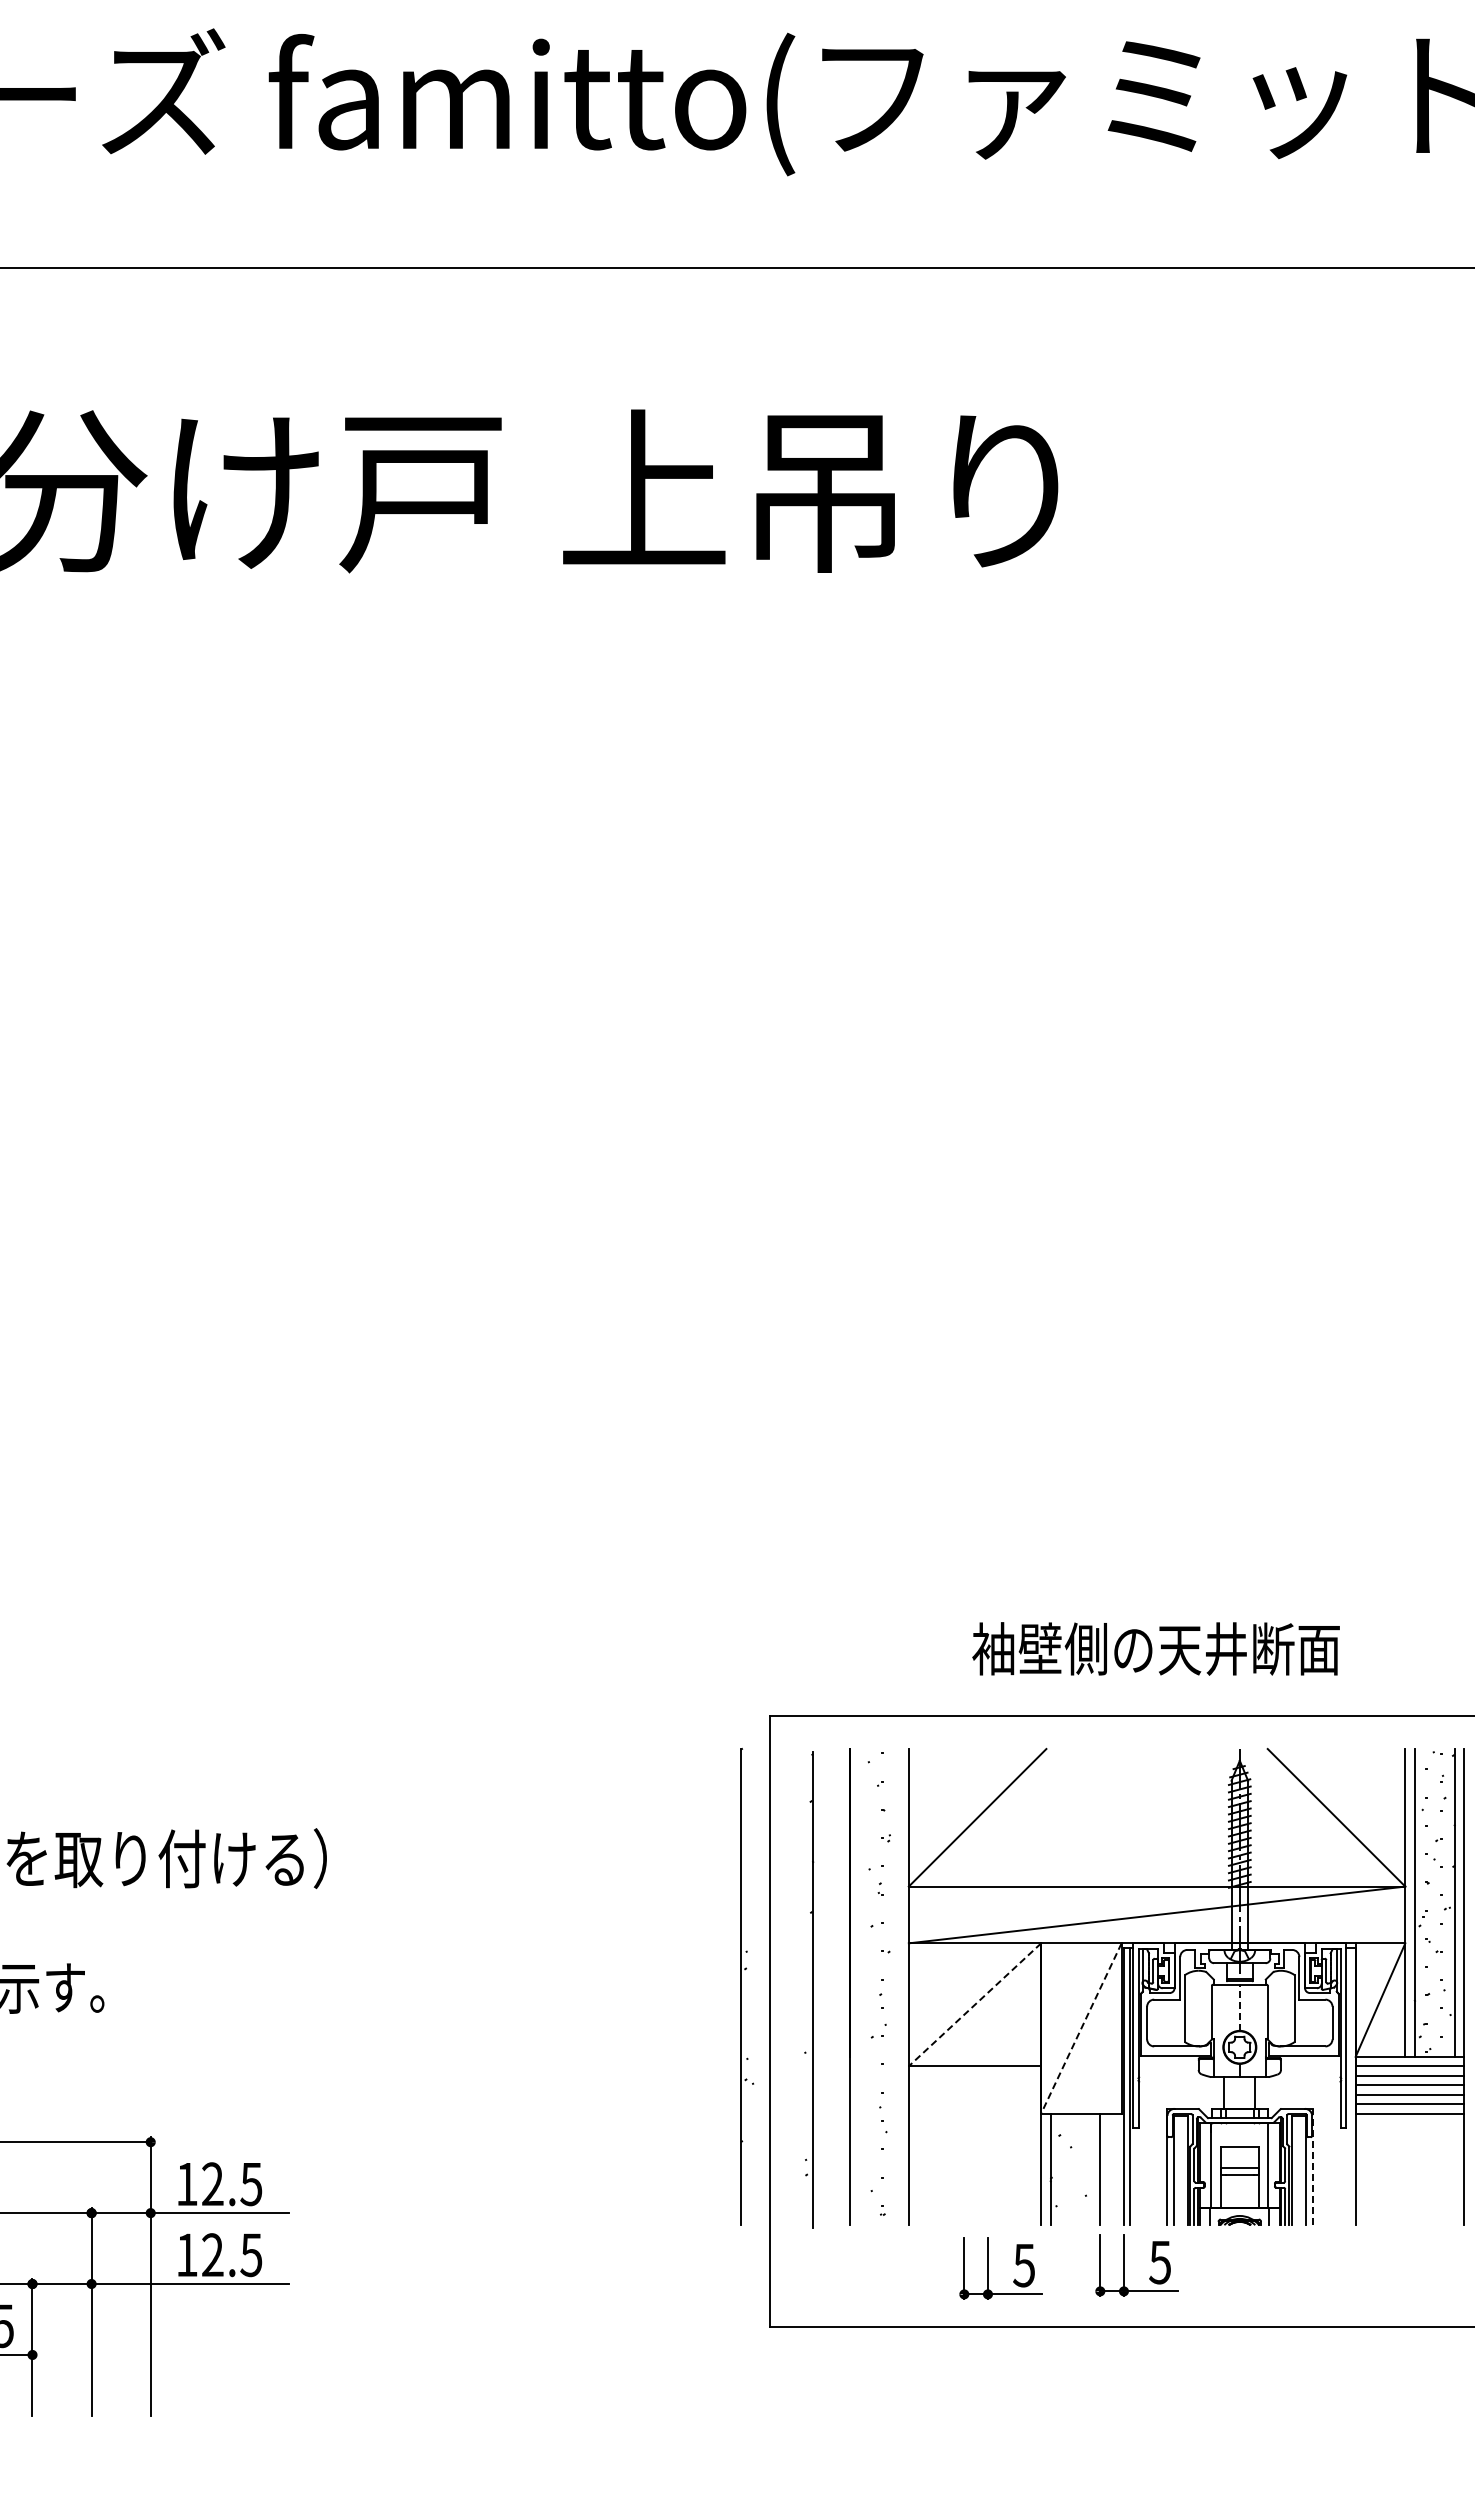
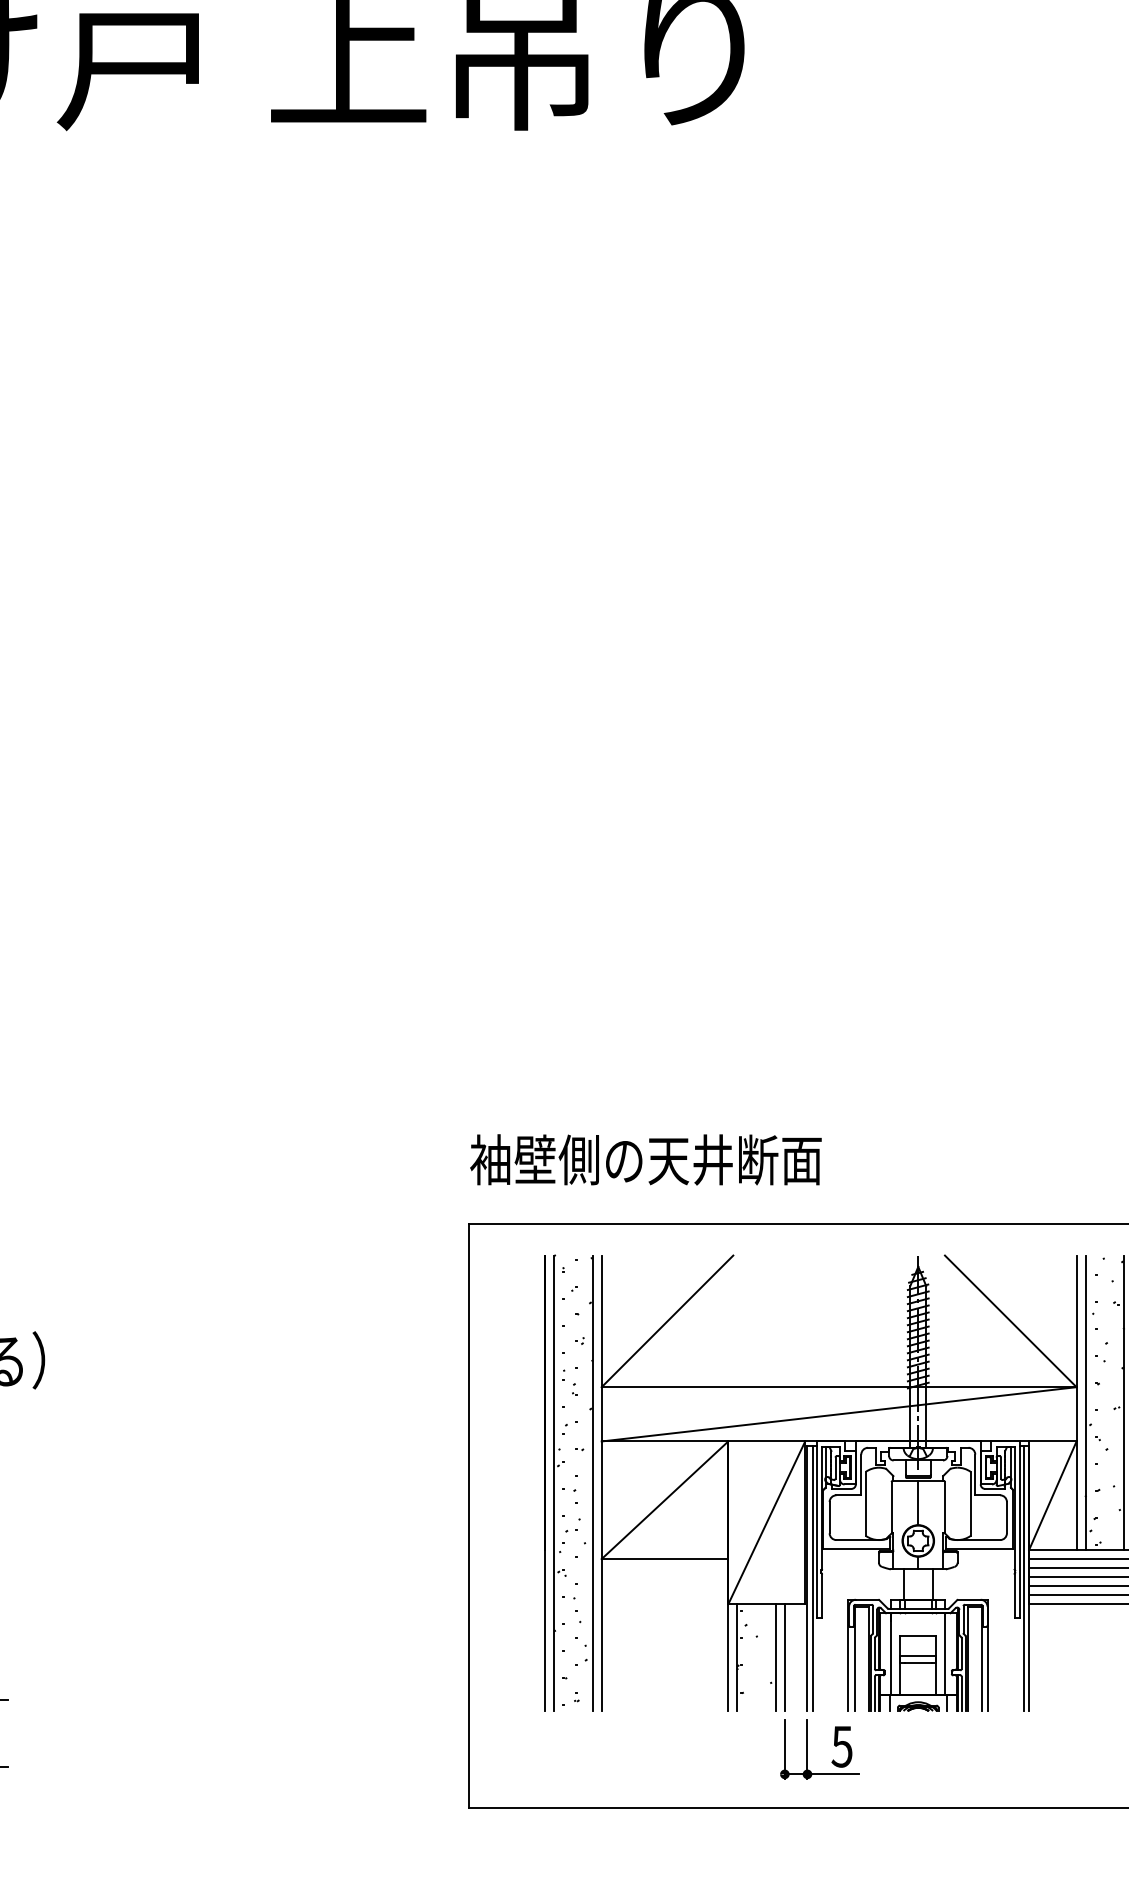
text: (1155, 1648) -> (645, 1159), moved
part: (747, 1986) -> (560, 1482), moved
part: (809, 1989) -> (588, 1482), moved
line: (974, 2005) -> (664, 1500), dashed -> solid
line: (1239, 2007) -> (917, 1502), dashed -> solid
line: (1081, 2028) -> (766, 1522), dashed -> solid
line: (1350, 2086) -> (1024, 1578), added
line: (1313, 2166) -> (988, 1654), dashed -> solid
line: (1090, 2169) -> (775, 1657), added
part: (988, 2268) -> (677, 1752), removed

